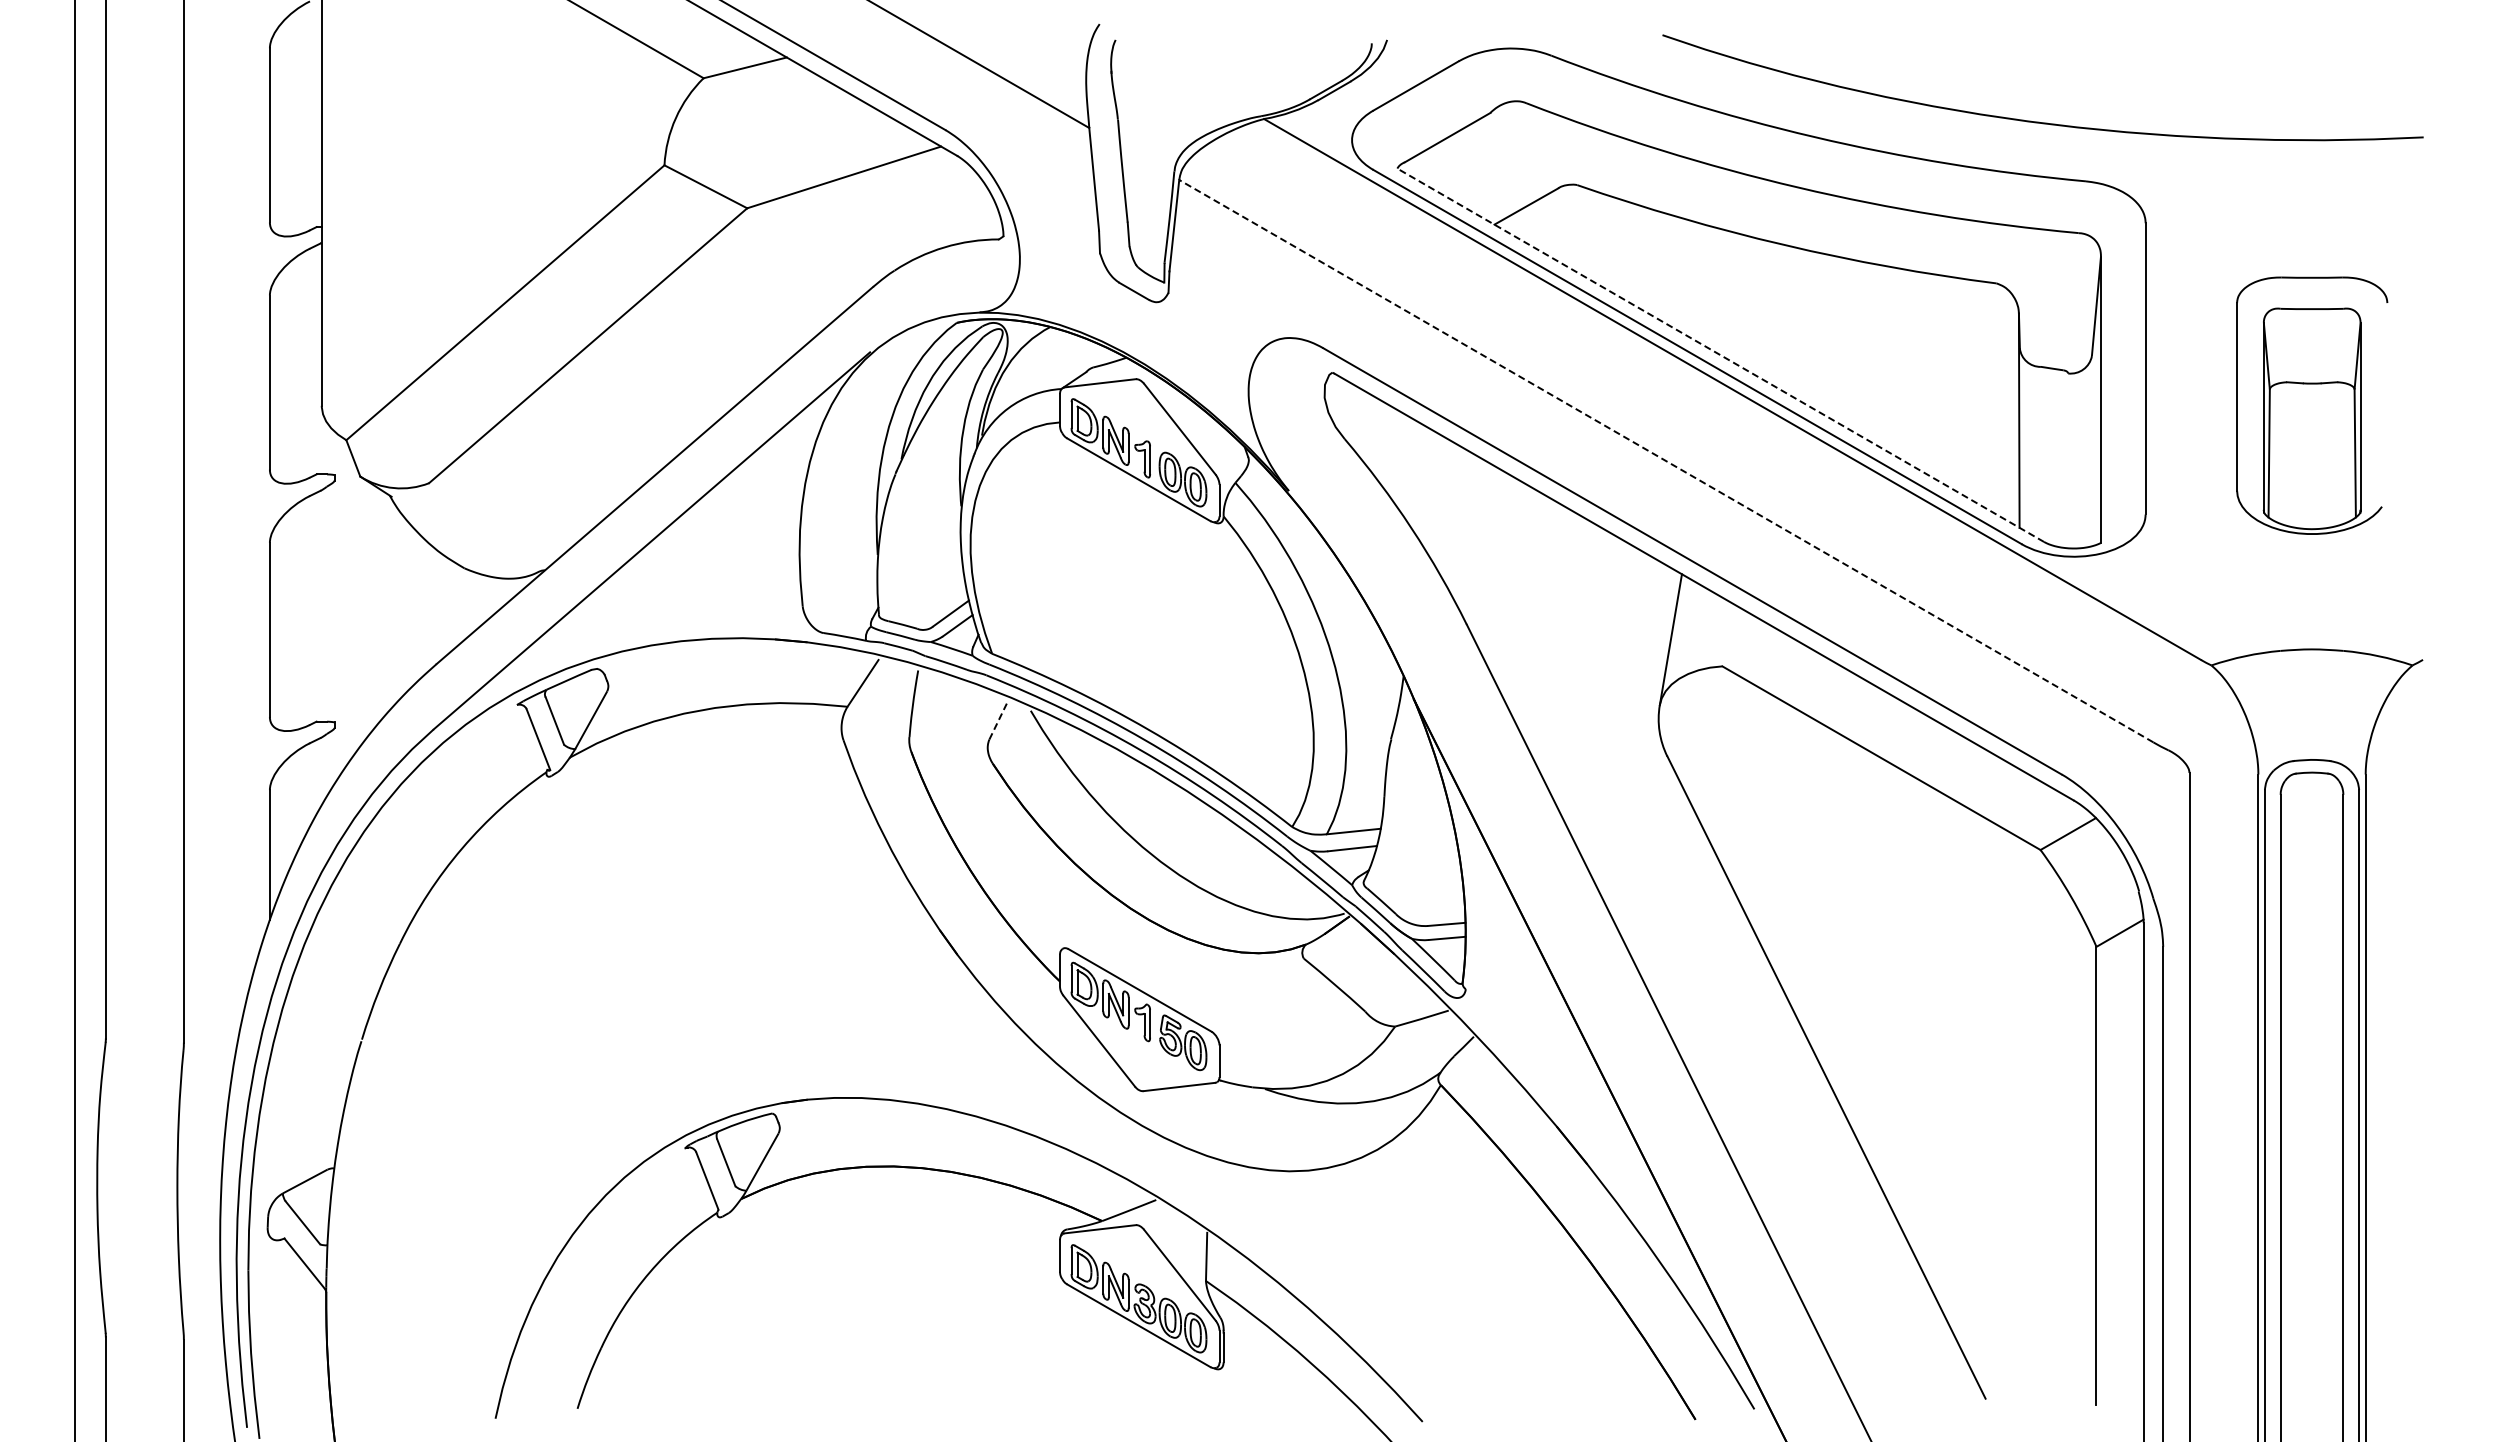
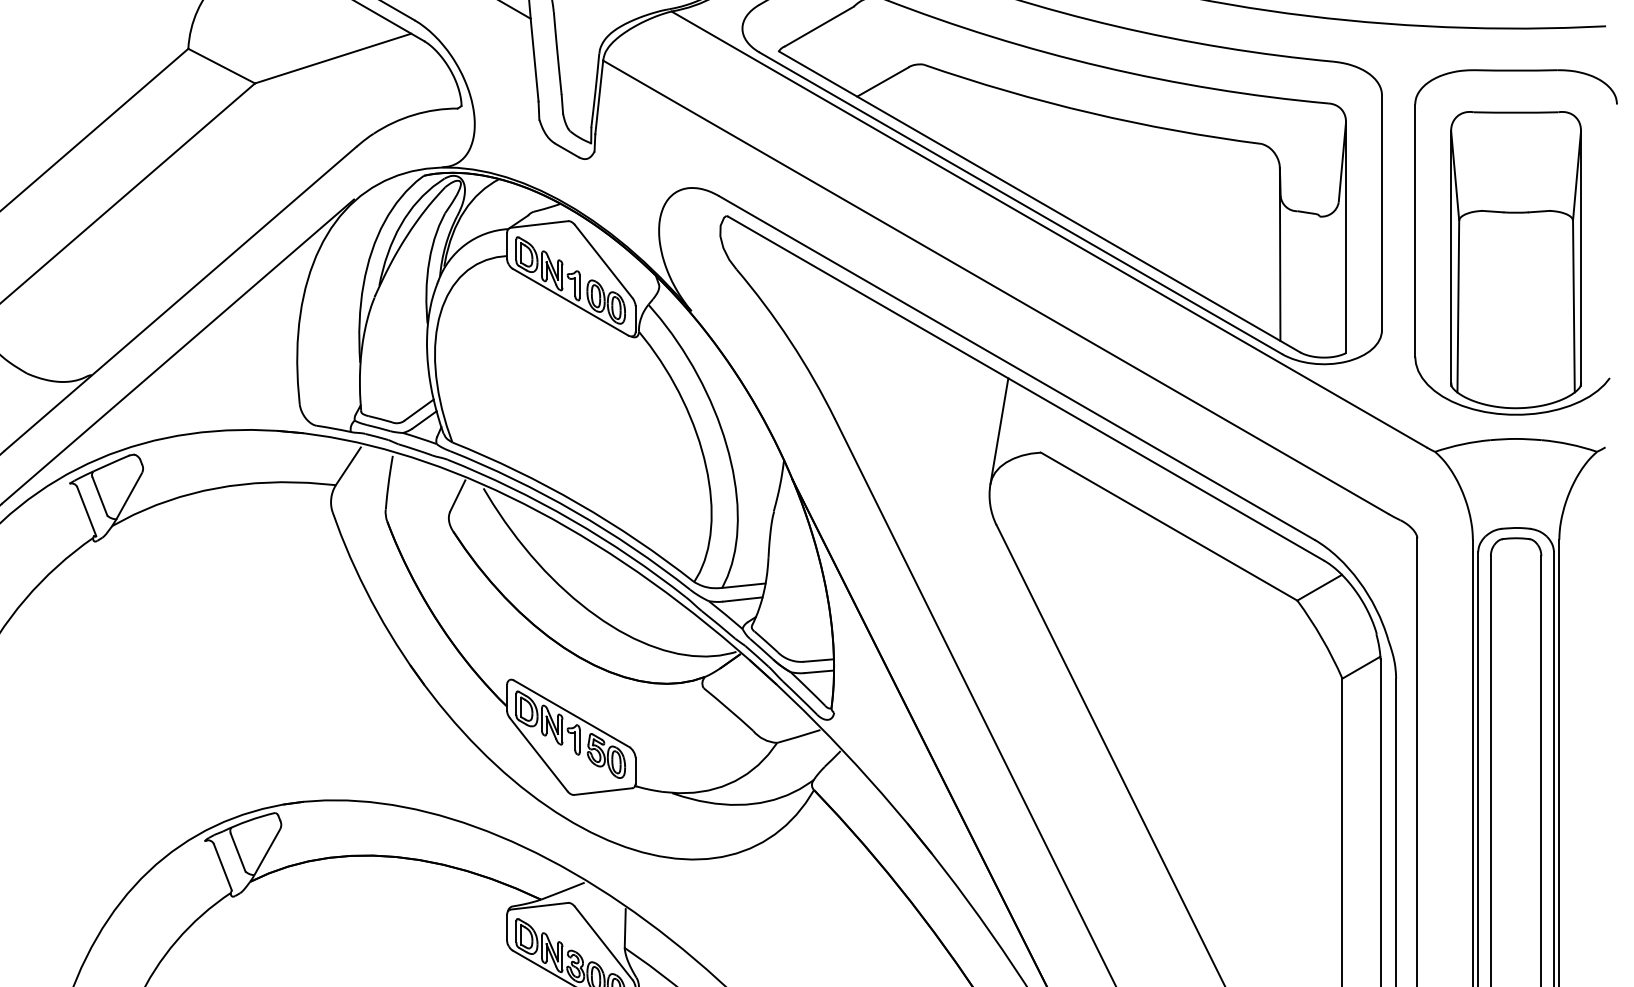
line: (1720, 355) -> (1039, 202), dashed -> solid
part: (2312, 405) -> (1516, 242), size x1.67
line: (1665, 460) -> (995, 286), dashed -> solid
line: (998, 720) -> (457, 496), dashed -> solid

